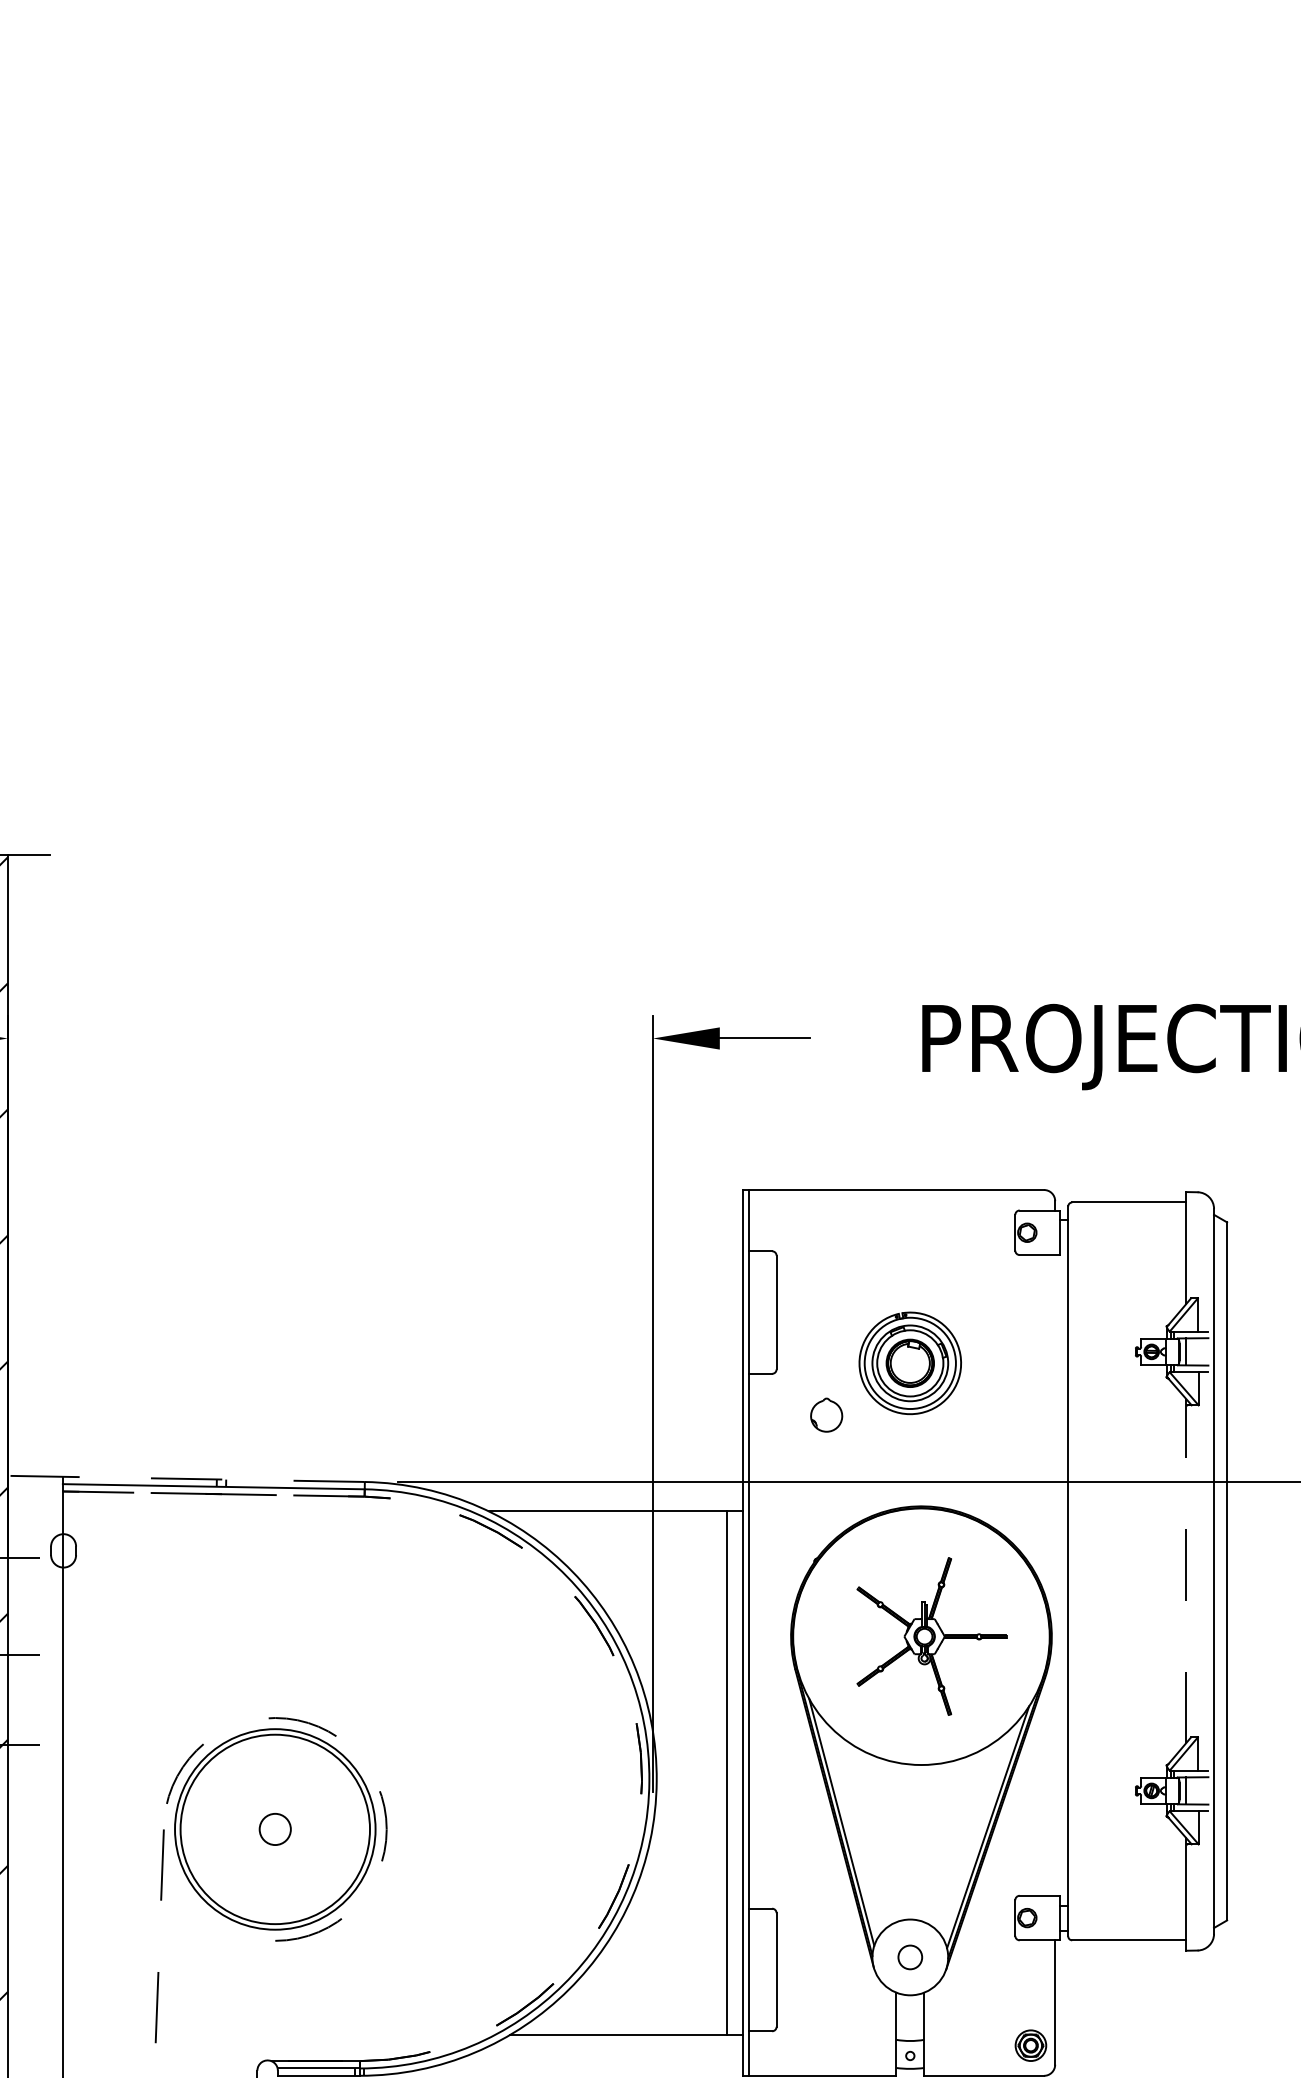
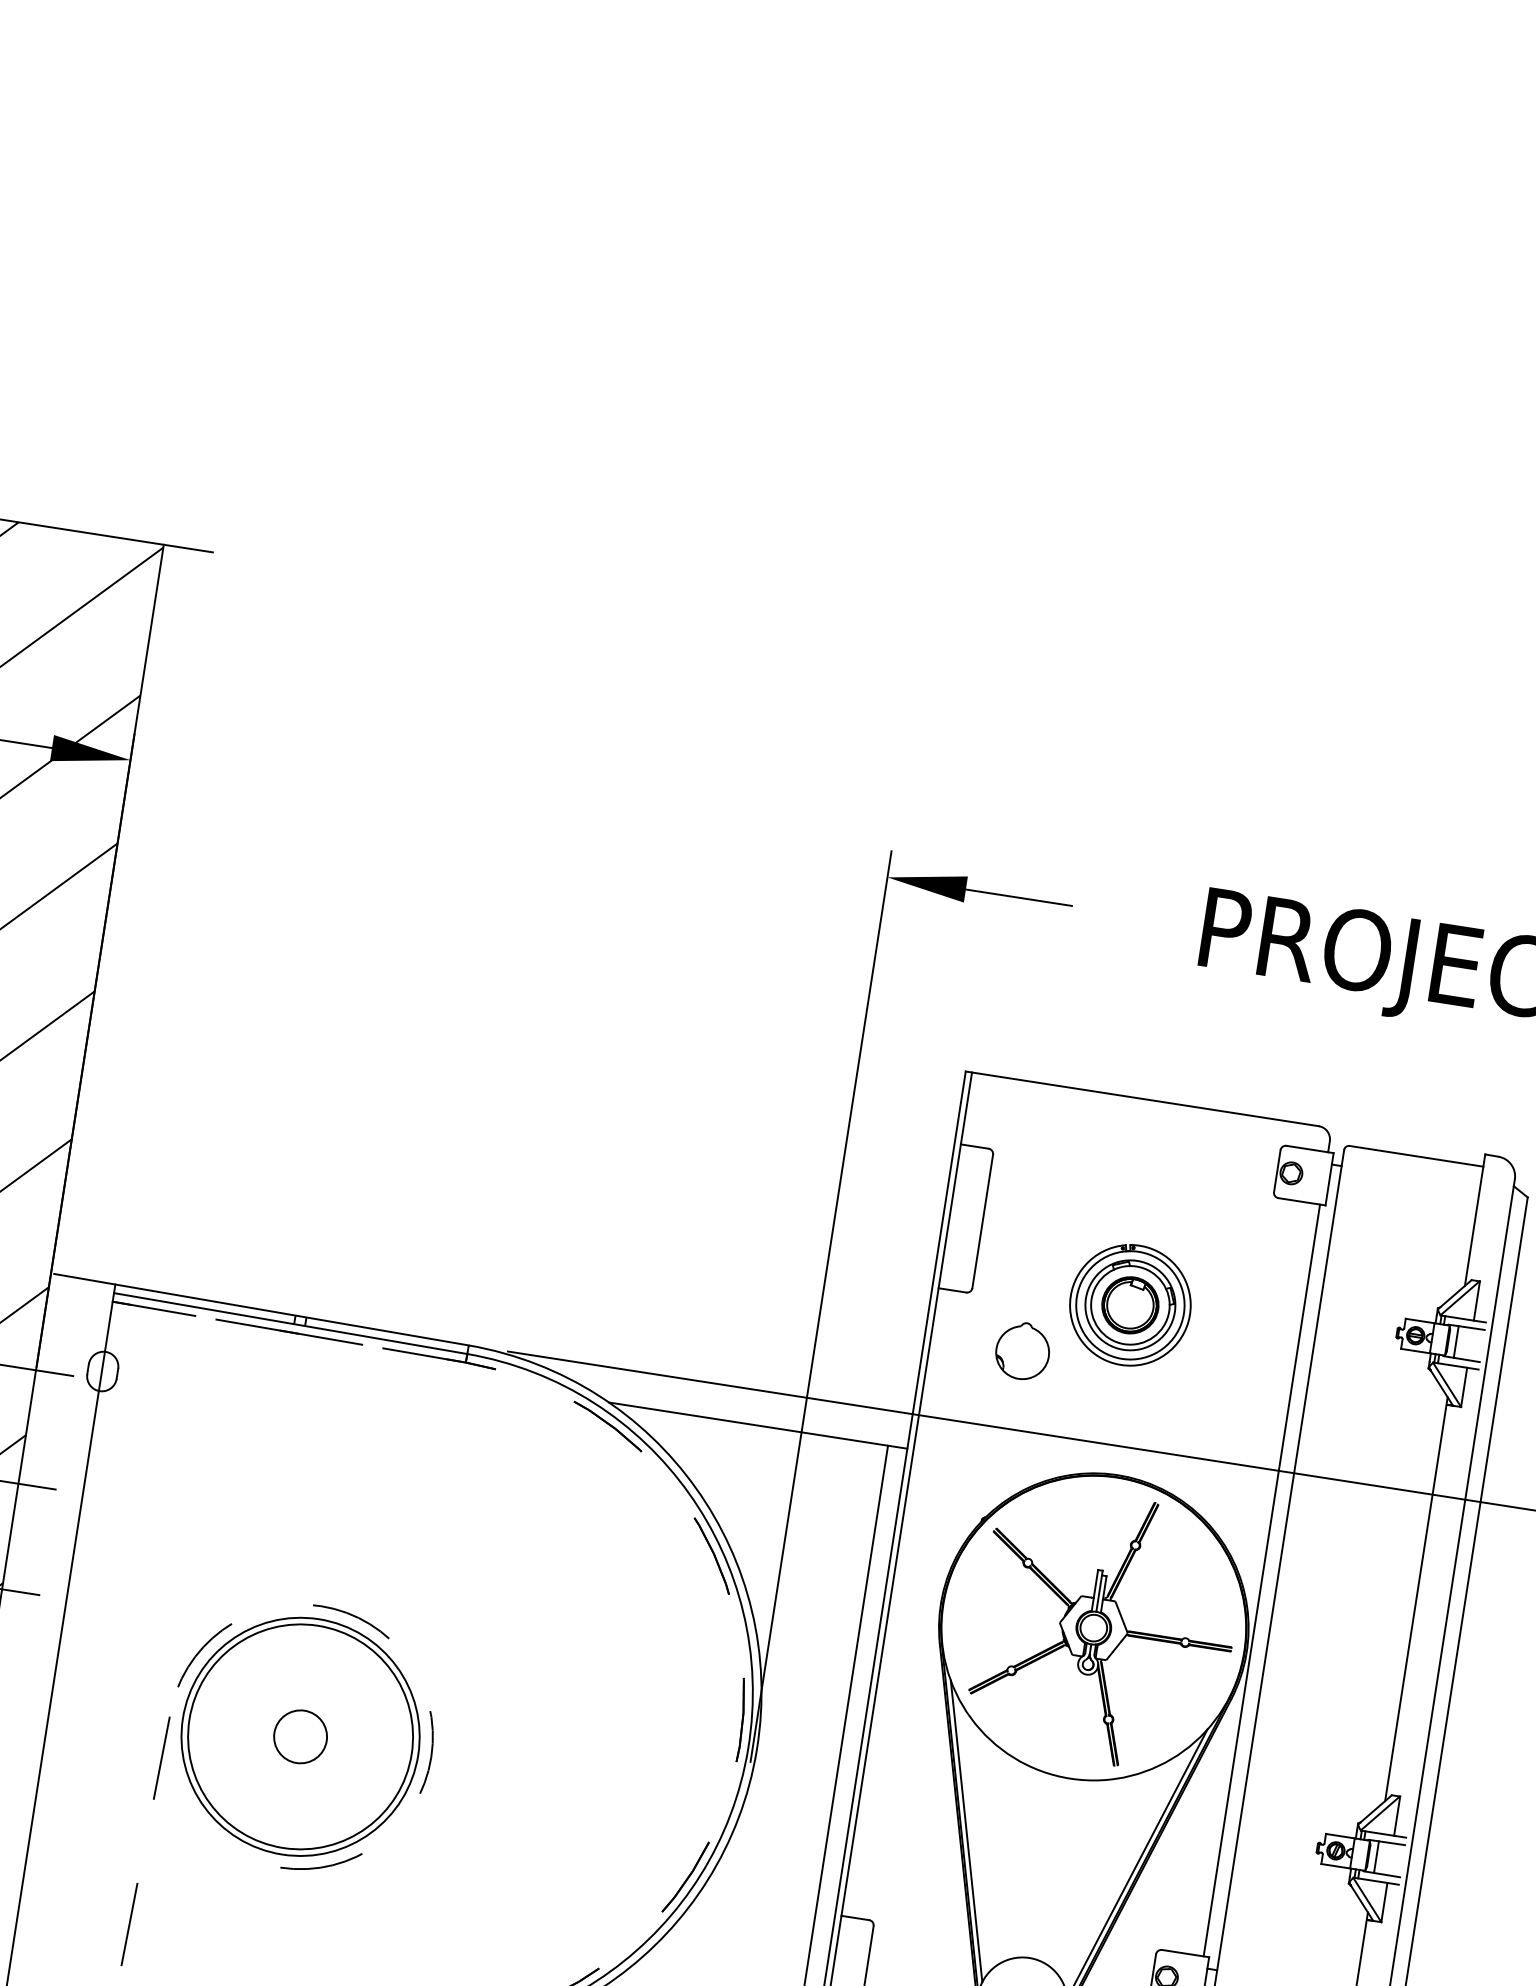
part: (826, 1414) -> (1022, 1350), size x1.43
line: (187, 1478) -> (261, 1309), dashed -> solid
line: (1186, 1570) -> (1416, 1598), dashed -> solid
line: (1055, 1575) -> (1262, 1580), added
part: (931, 1636) -> (1105, 1629), size x1.43
circle: (275, 1829) -> (300, 1736), size x1.43

